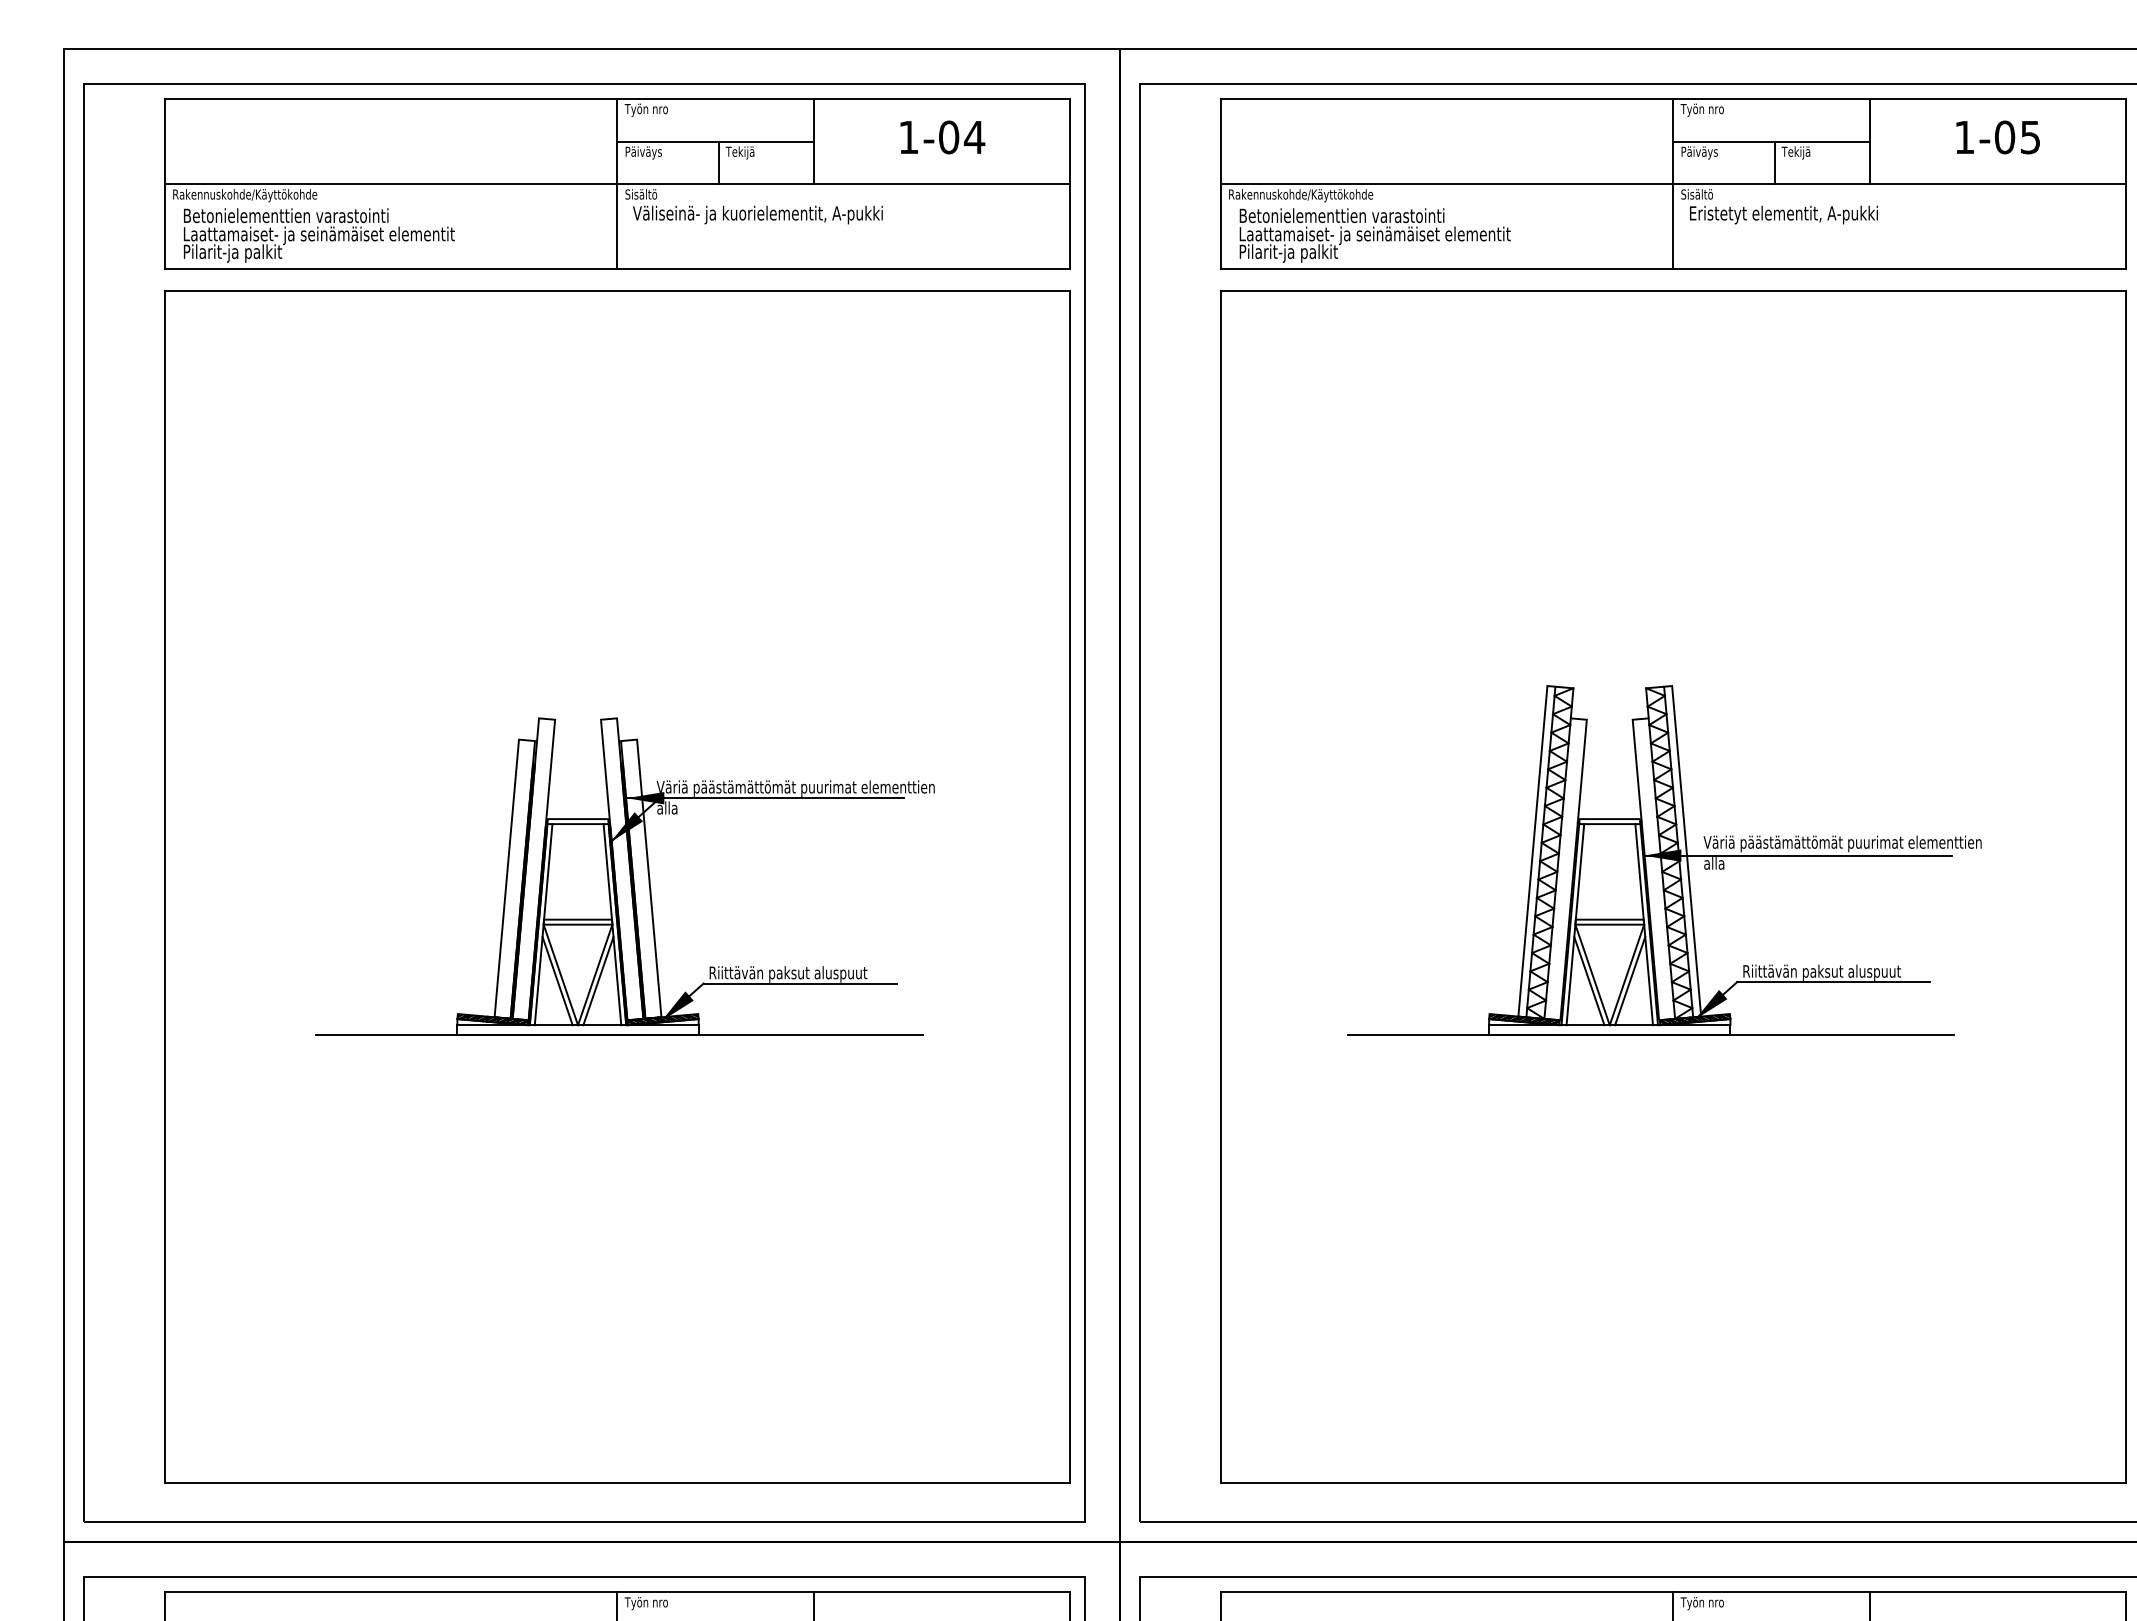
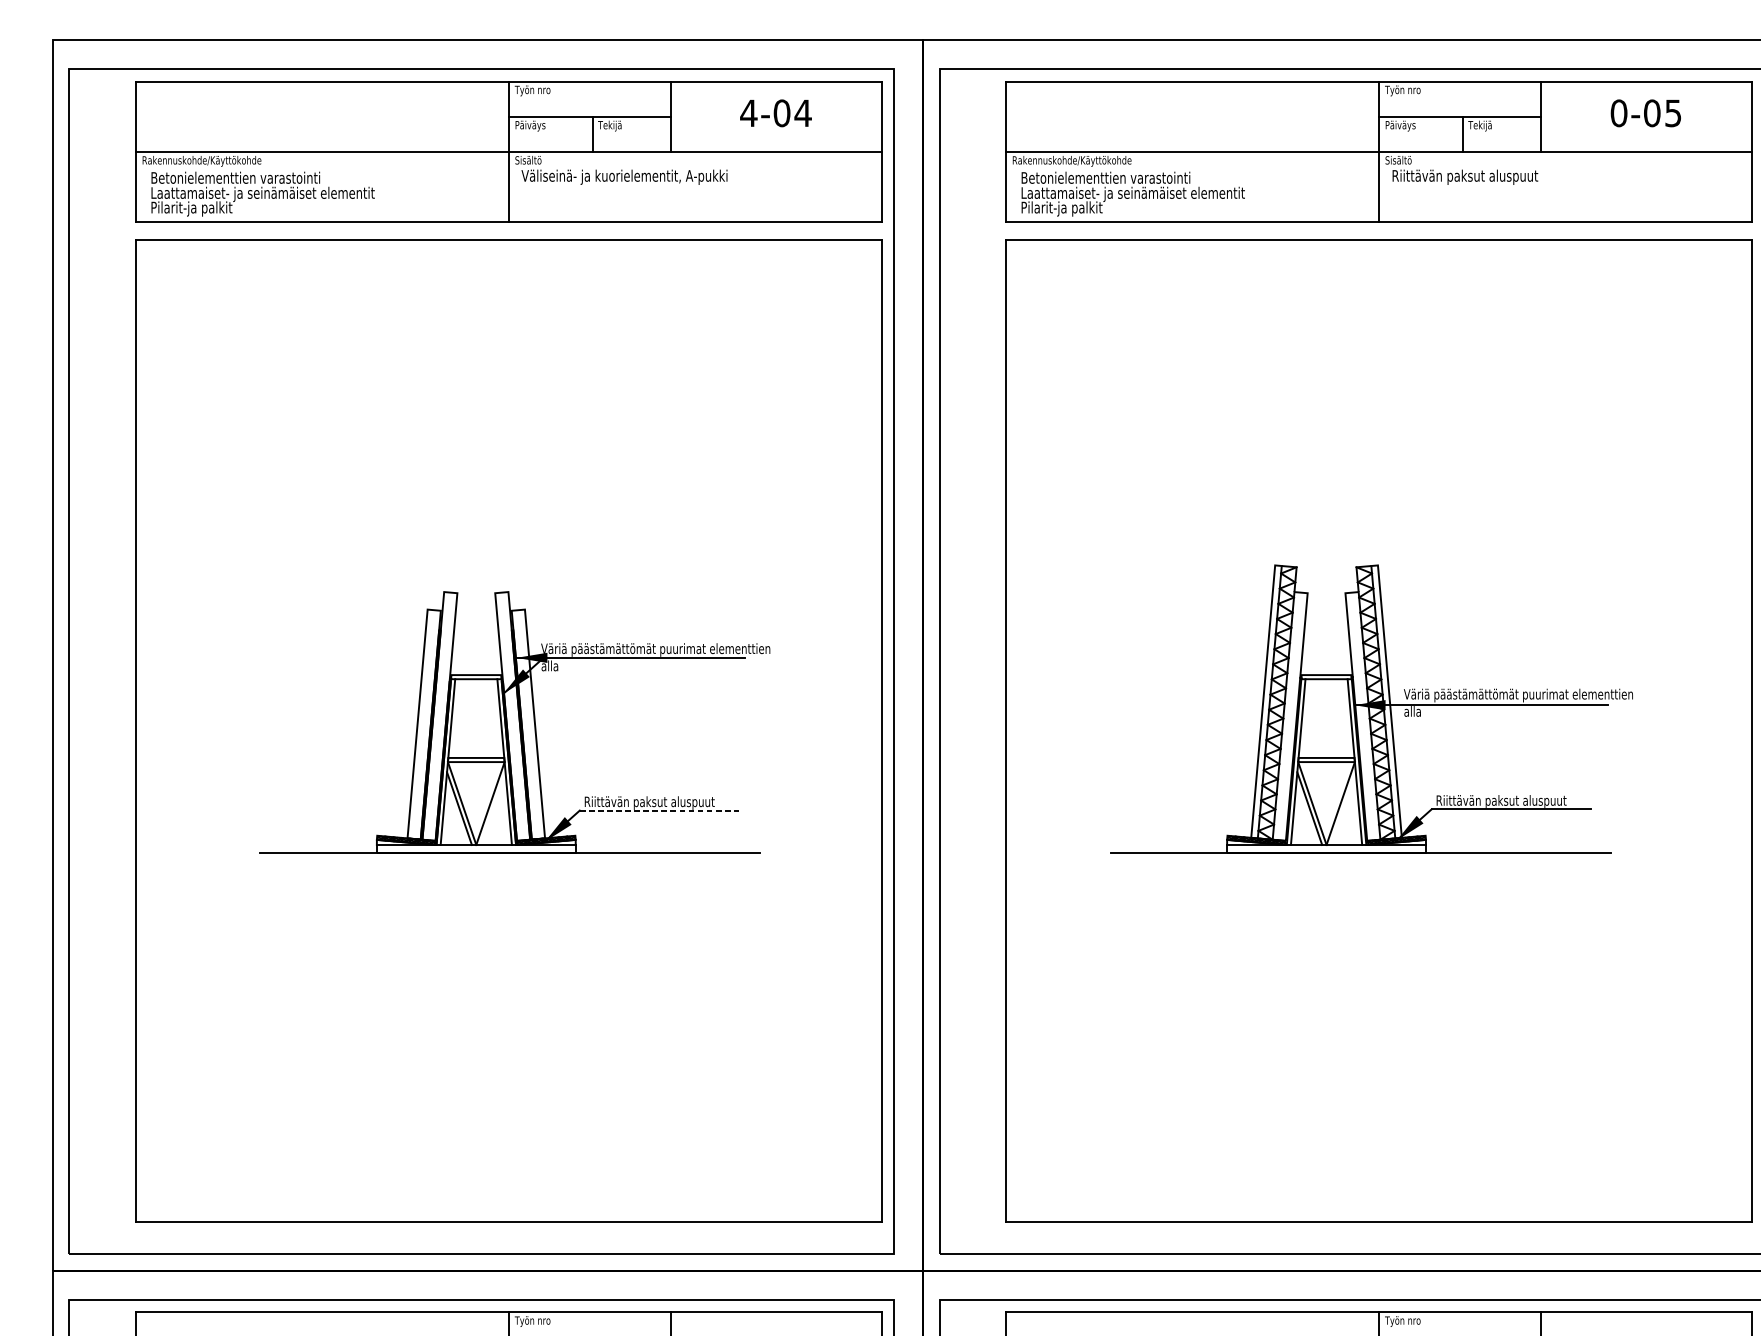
text: (908, 137) -> (748, 113), 1-04 -> 4-04
text: (1964, 137) -> (1618, 113), 1-05 -> 0-05
text: (1784, 214) -> (1470, 176), Eristetyt elementit, A-pukki -> Riittävän paksut aluspuut
line: (598, 981) -> (493, 808), removed
line: (1630, 981) -> (1343, 808), removed
line: (800, 983) -> (659, 810), solid -> dashed

